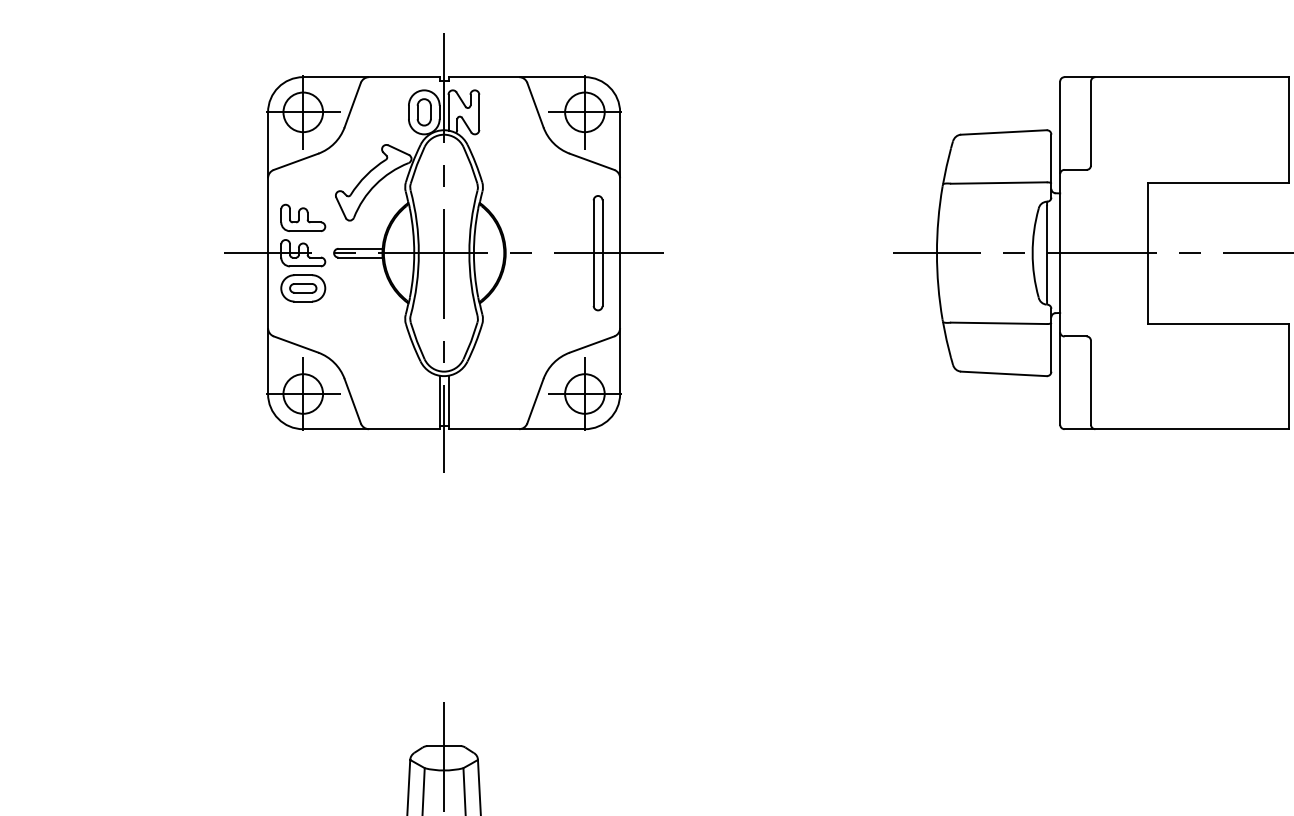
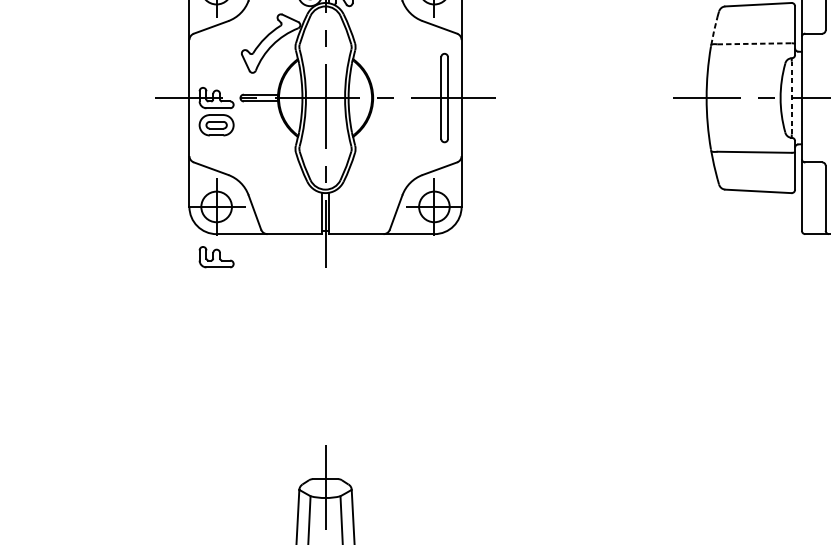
line: (946, 166) -> (713, 31), solid -> dashed
line: (998, 183) -> (754, 44), solid -> dashed
part: (303, 217) -> (216, 256), moved
line: (1047, 252) -> (792, 97), solid -> dashed

